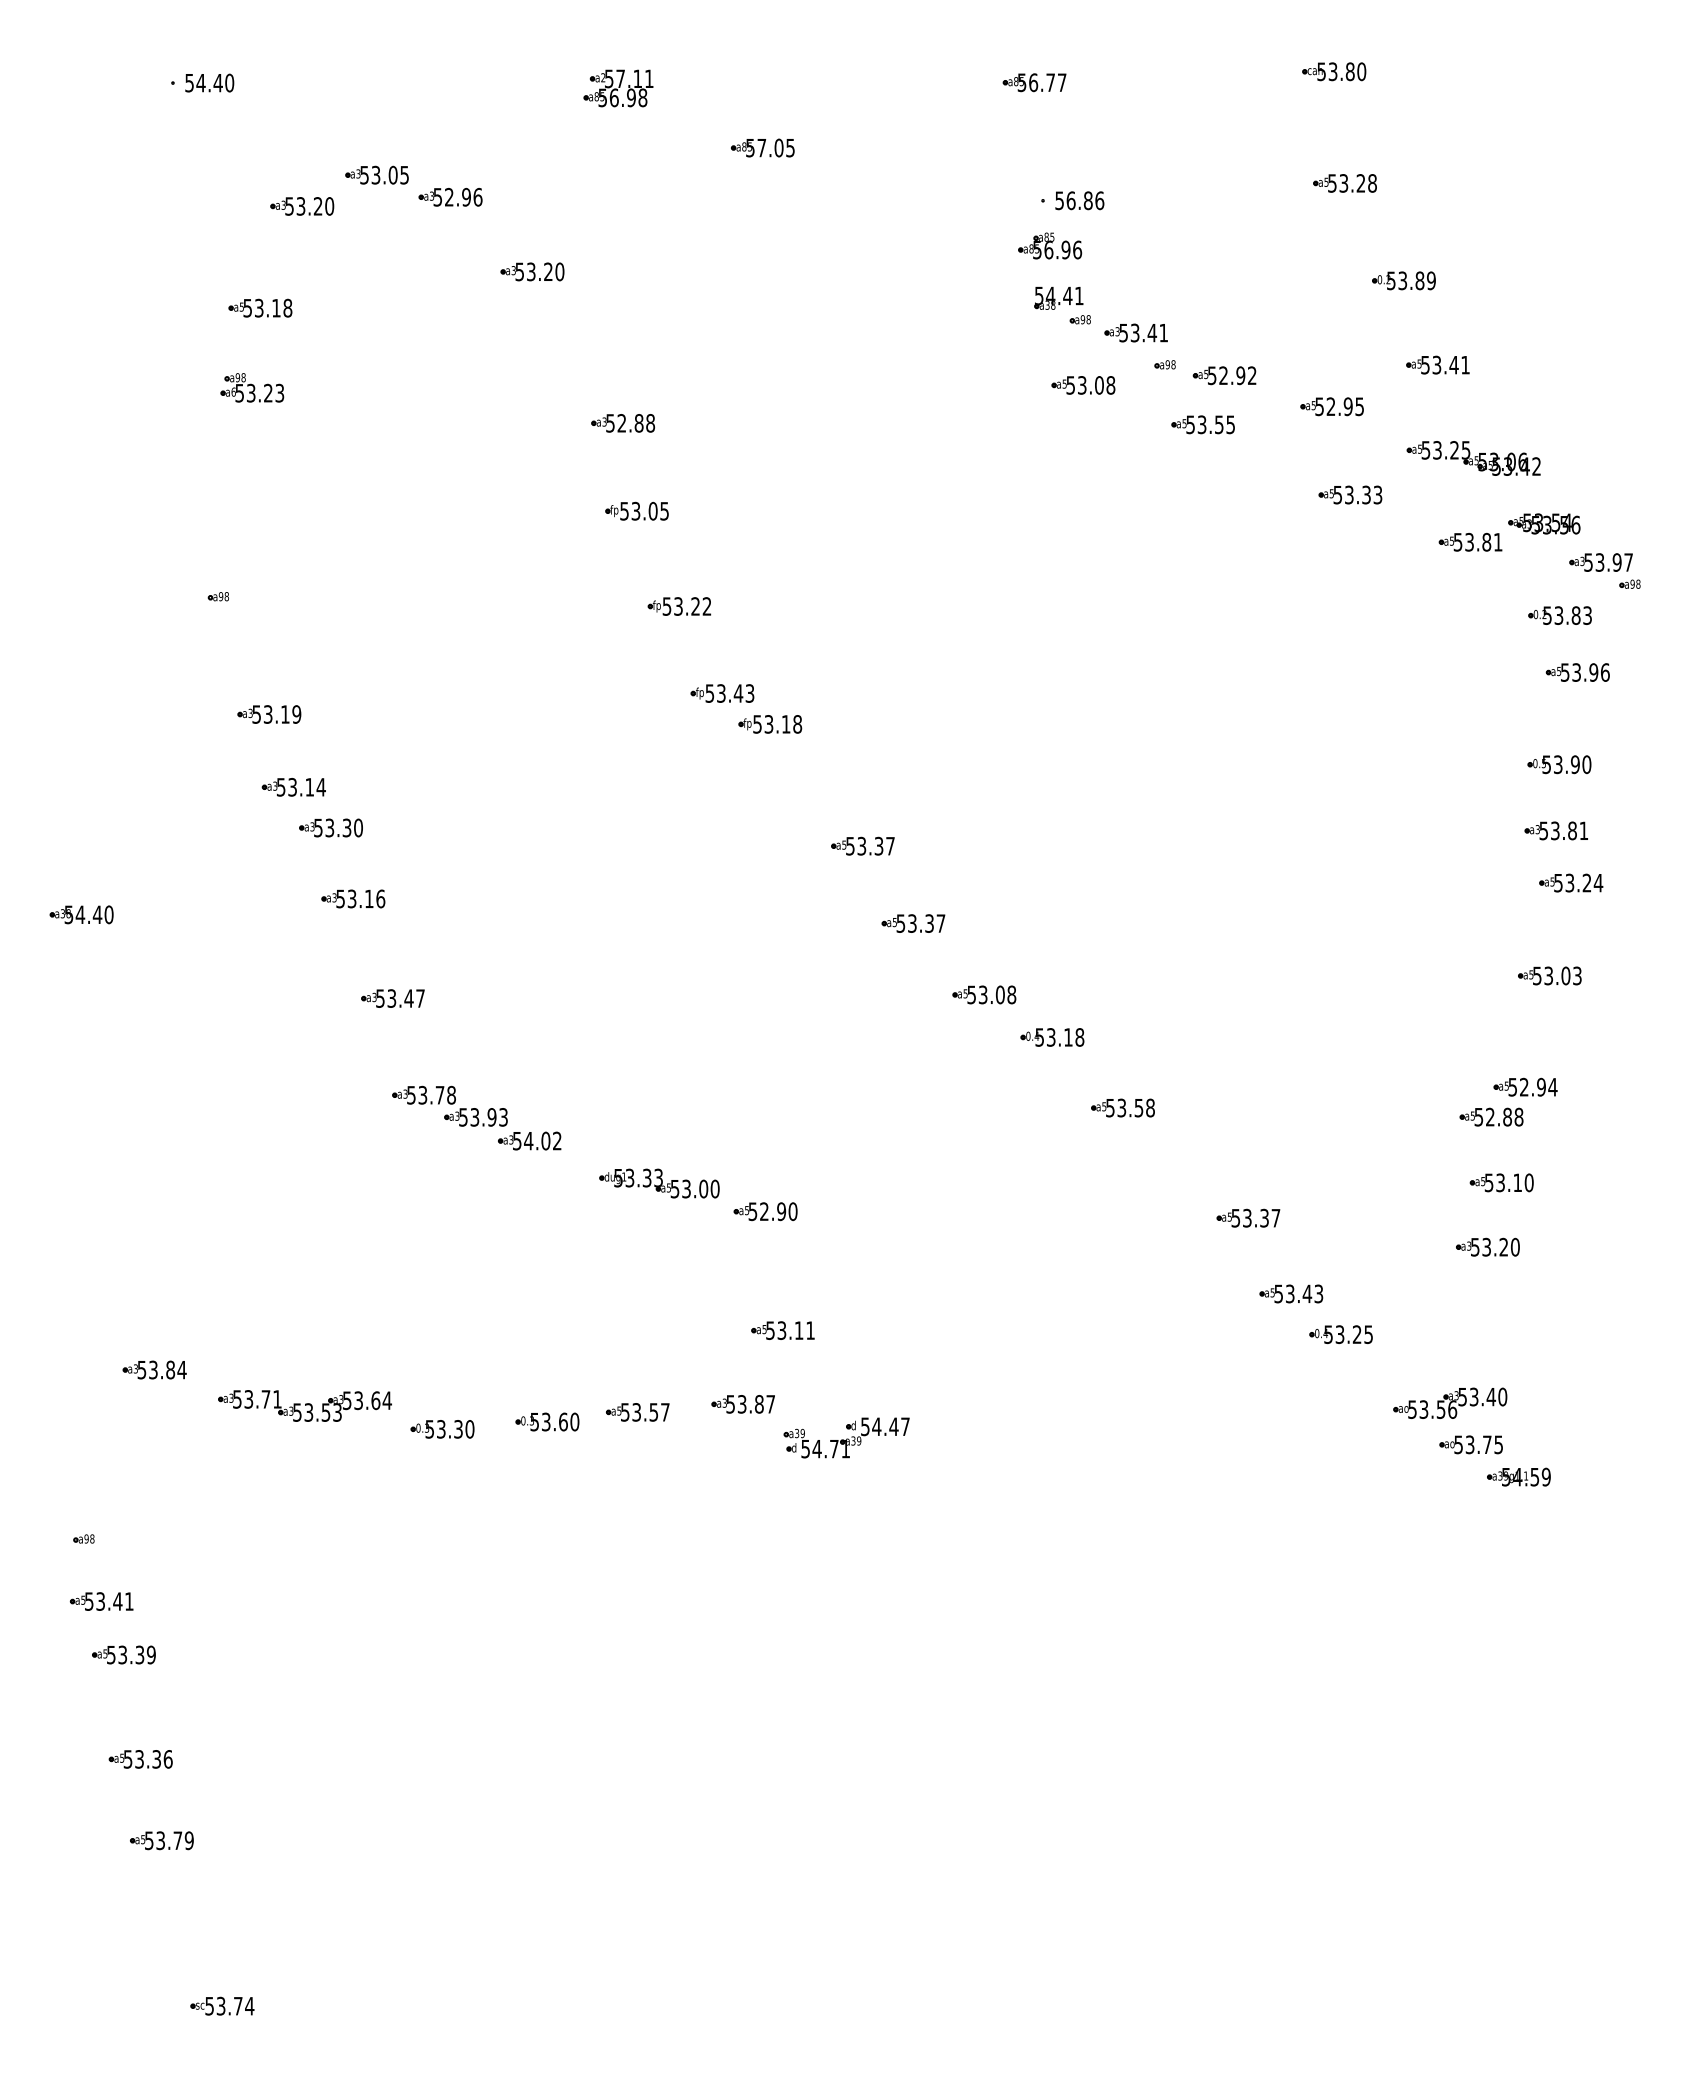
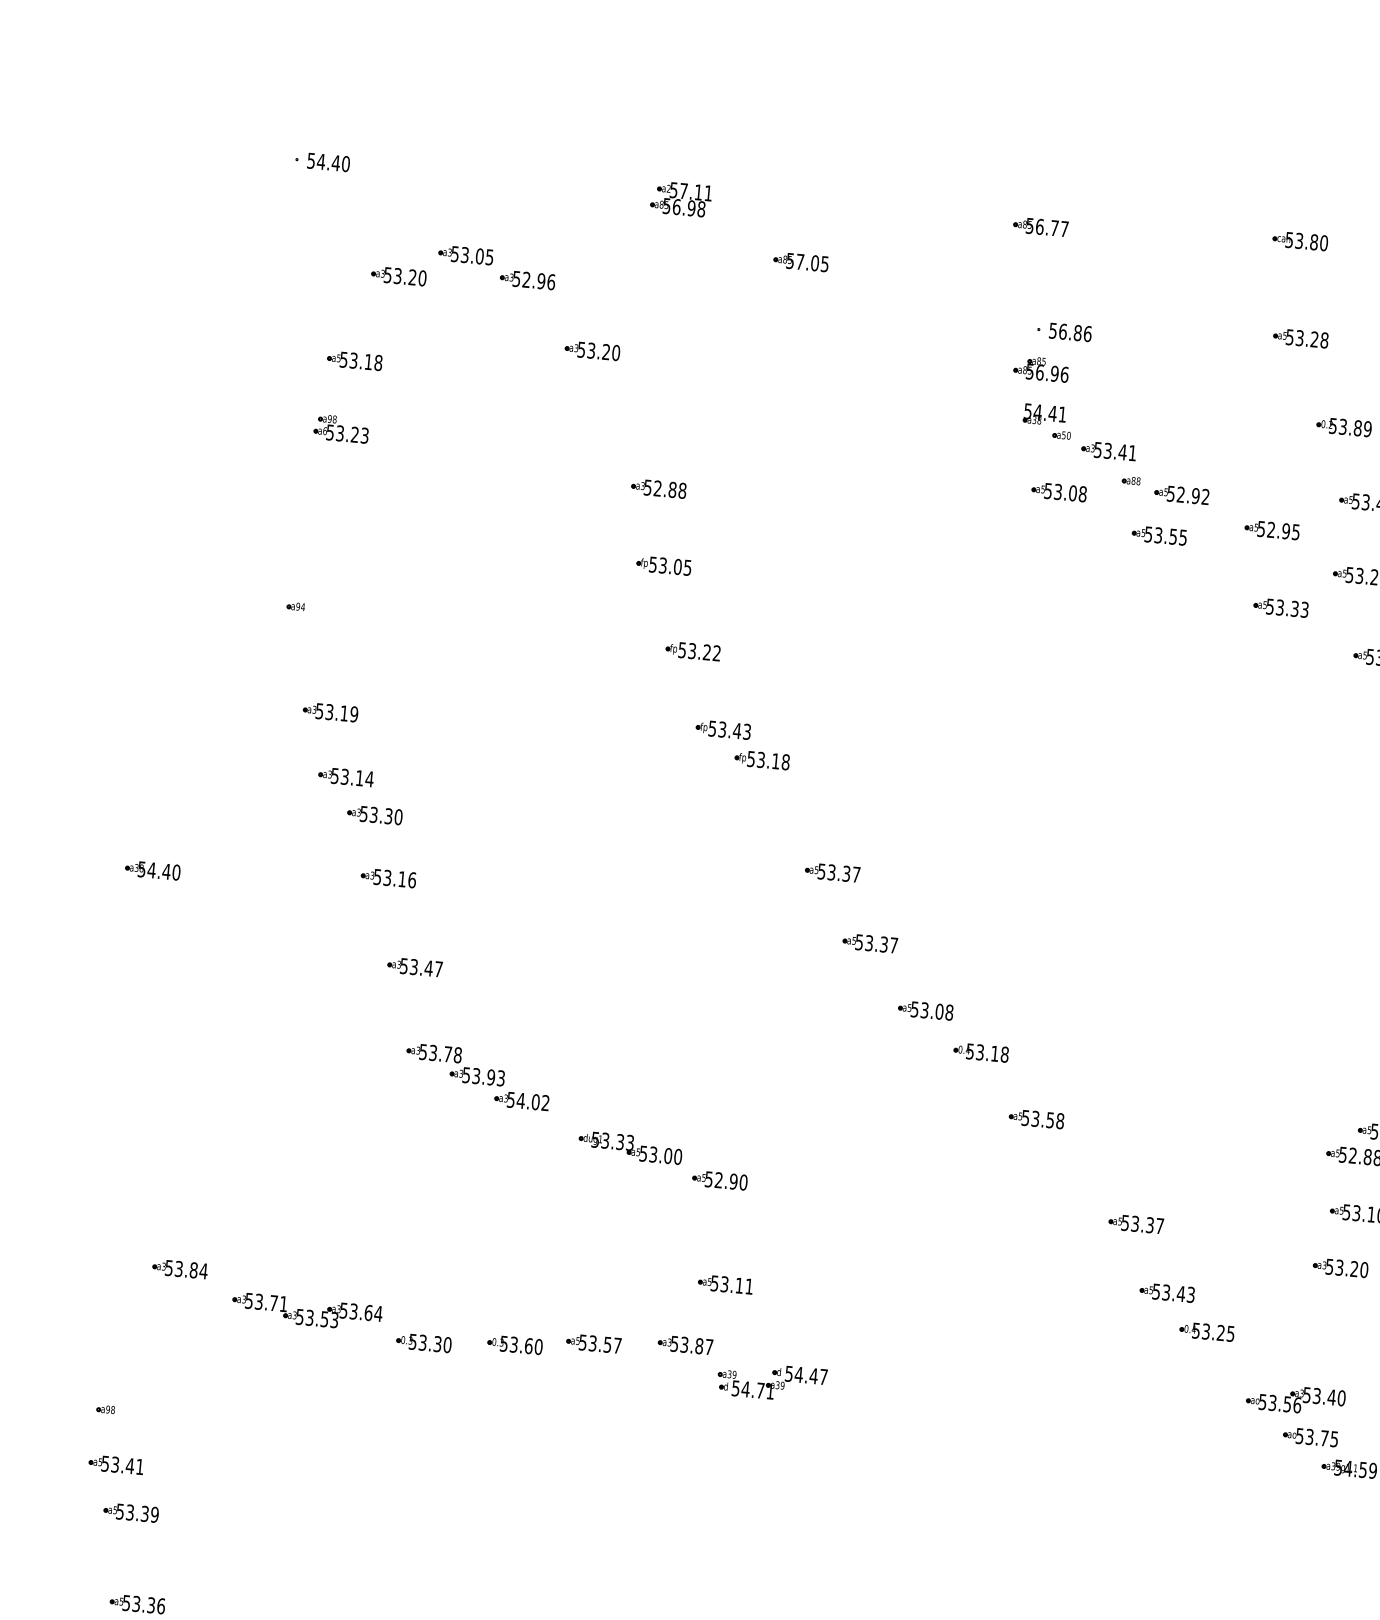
text: (1085, 319) -> (1066, 435), a98 -> a50
text: (1167, 364) -> (1133, 480), a98 -> a88
text: (226, 596) -> (302, 607), a98 -> a94

